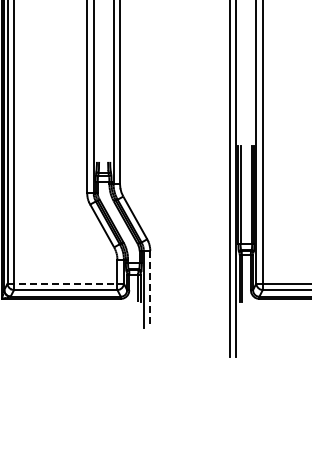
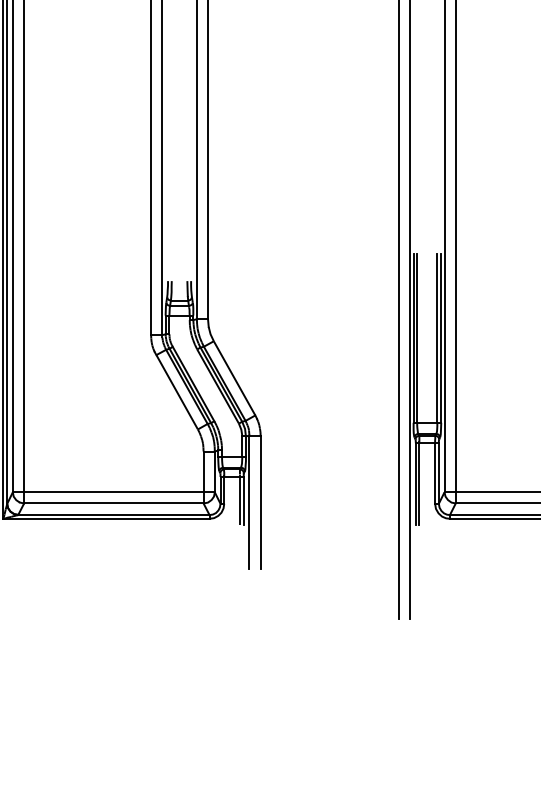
line: (66, 283) -> (115, 492), dashed -> solid
line: (150, 289) -> (260, 502), dashed -> solid

